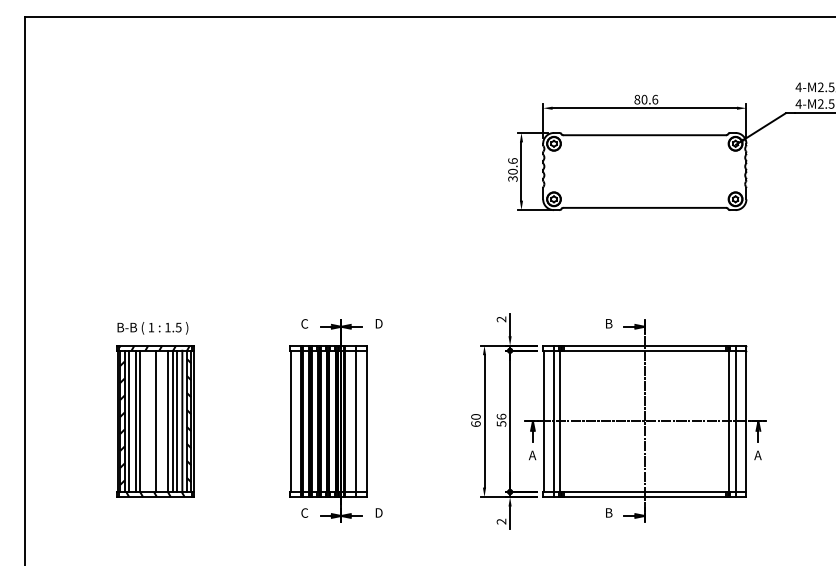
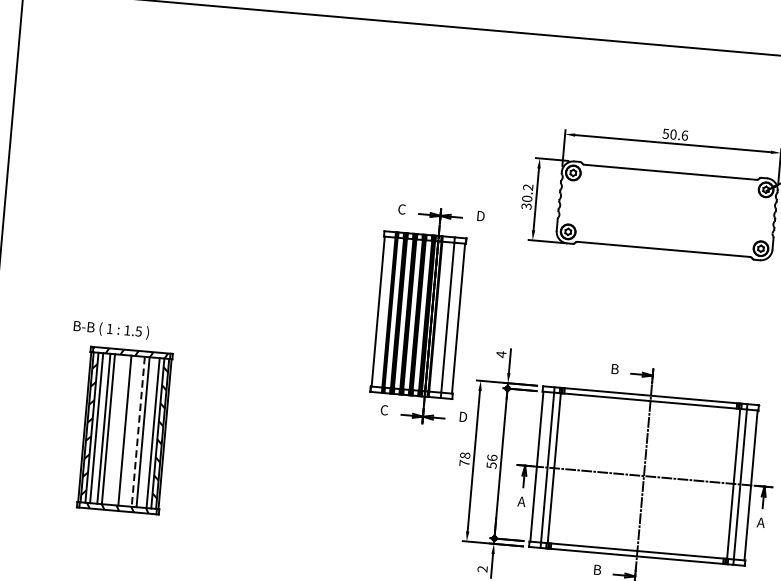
text: (637, 99) -> (666, 133), 80.6 -> 50.6
text: (512, 160) -> (527, 186), 30.6 -> 30.2
text: (501, 319) -> (501, 354), 2 -> 4
text: (152, 328) -> (110, 330), moved
part: (335, 420) -> (425, 314), moved
text: (475, 420) -> (464, 459), 60 -> 78
line: (168, 421) -> (138, 431), solid -> dashed
line: (177, 421) -> (147, 432), removed

